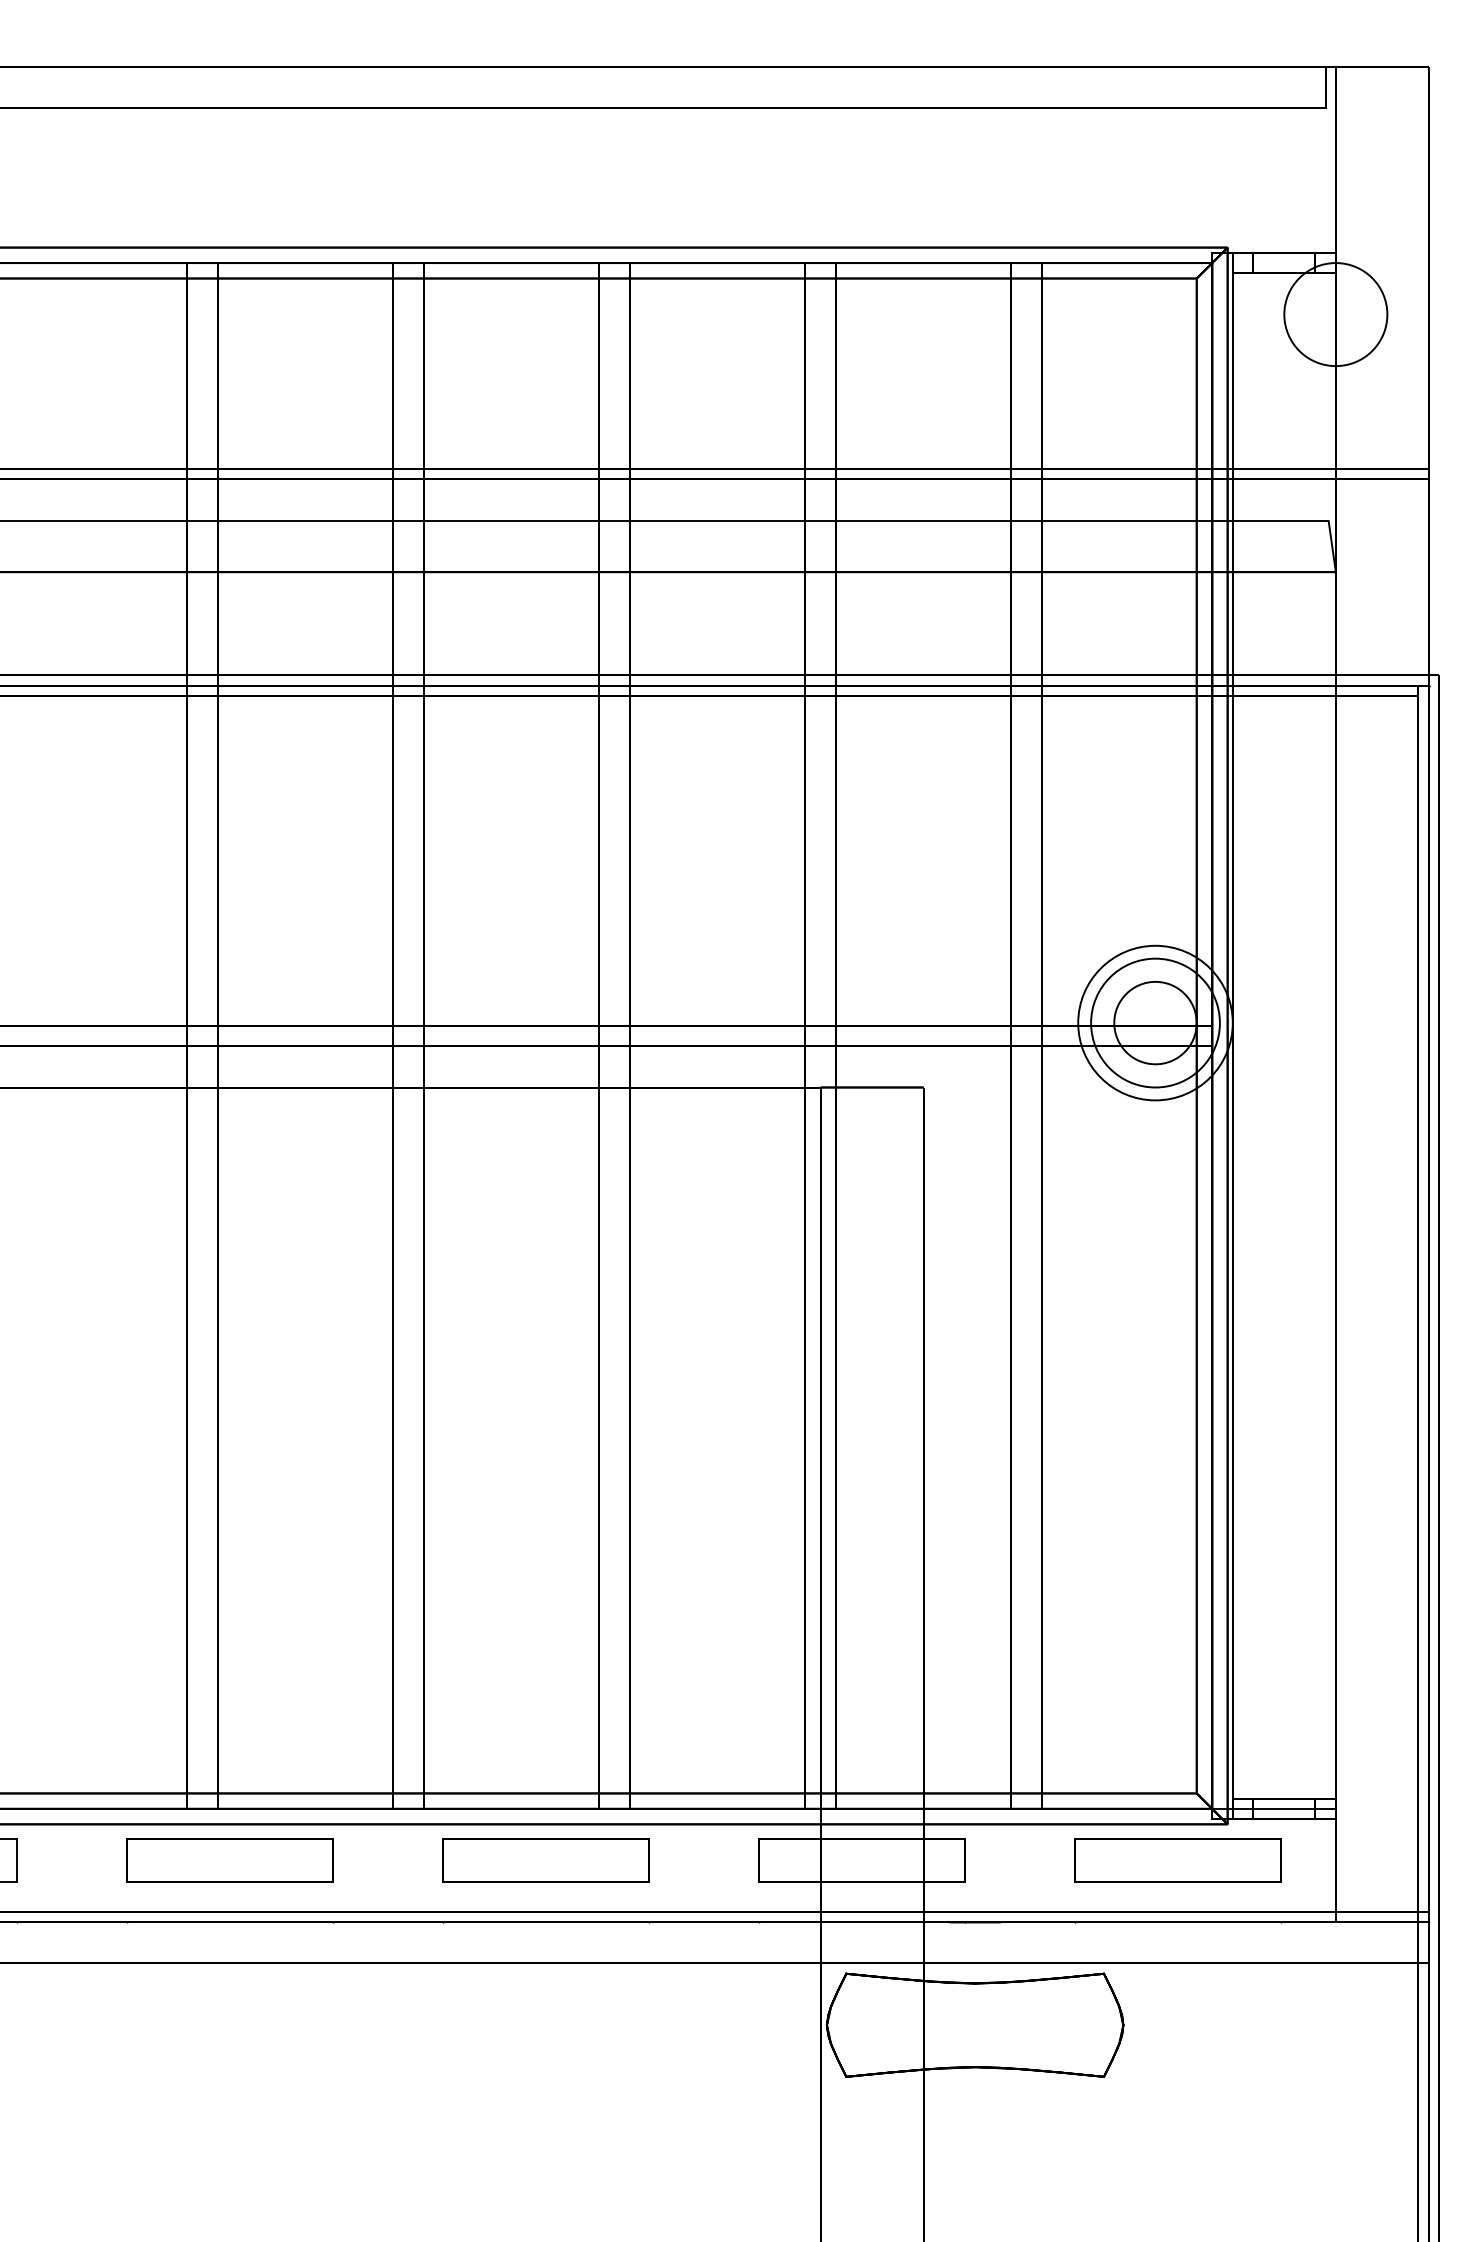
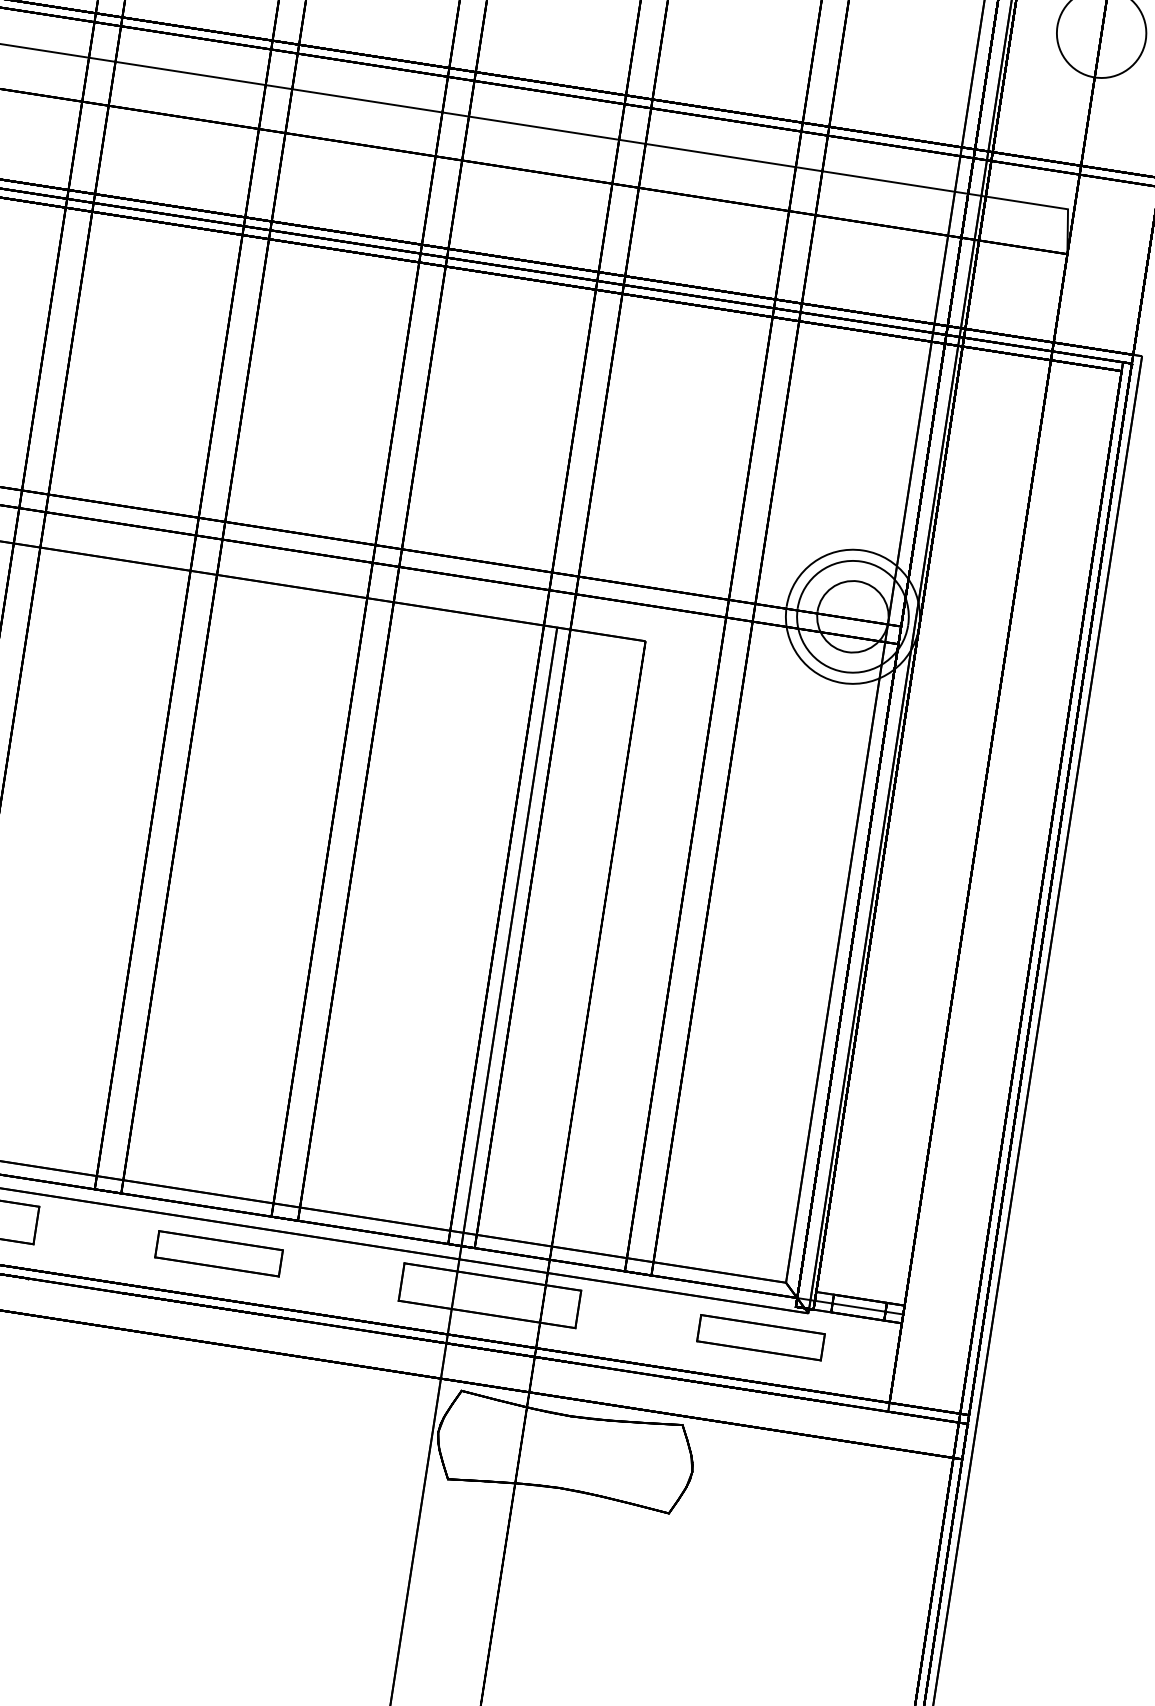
part: (545, 1860) -> (218, 1253), size x0.7
part: (1177, 1860) -> (760, 1337), size x0.7

